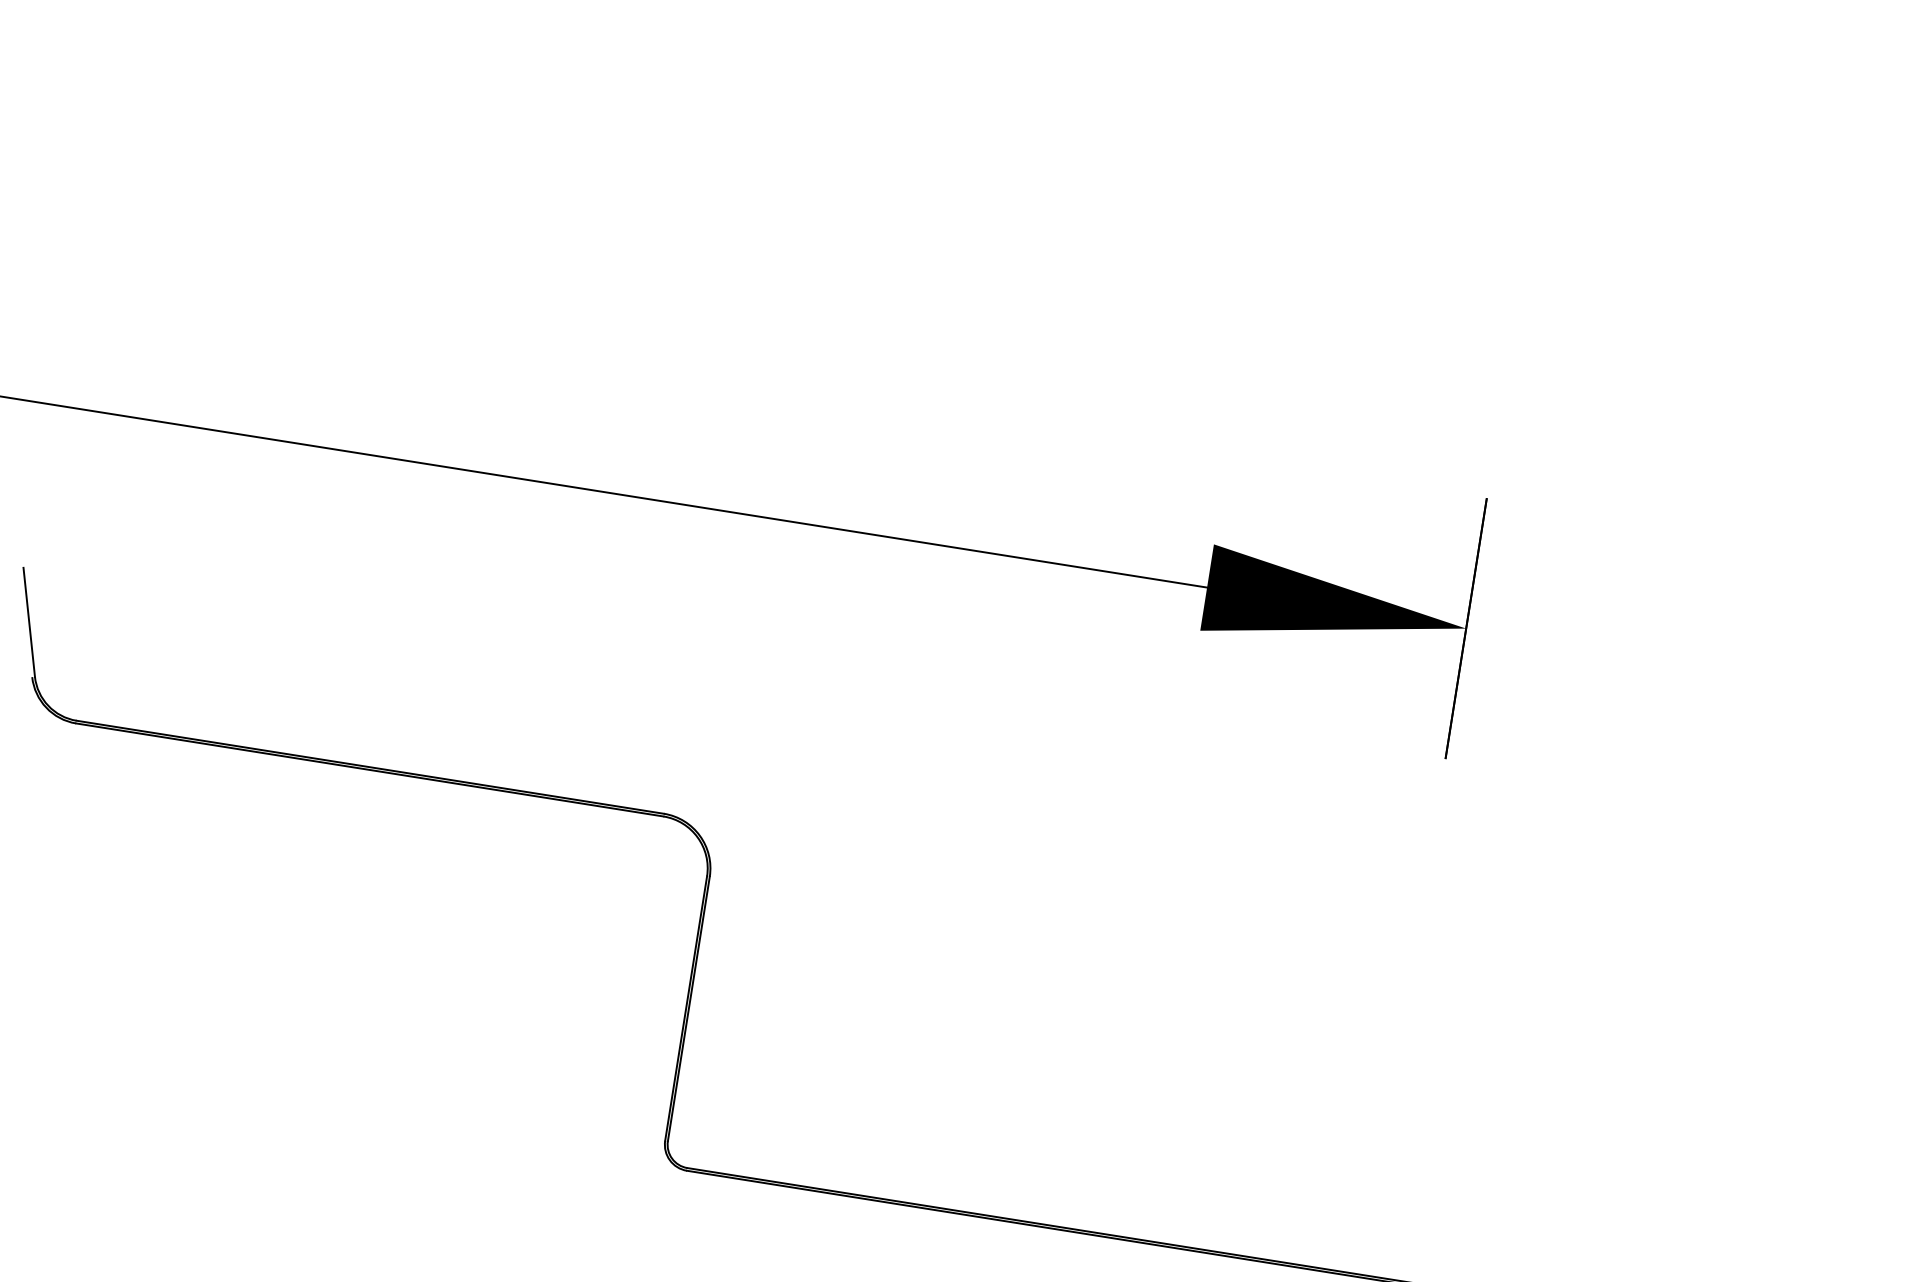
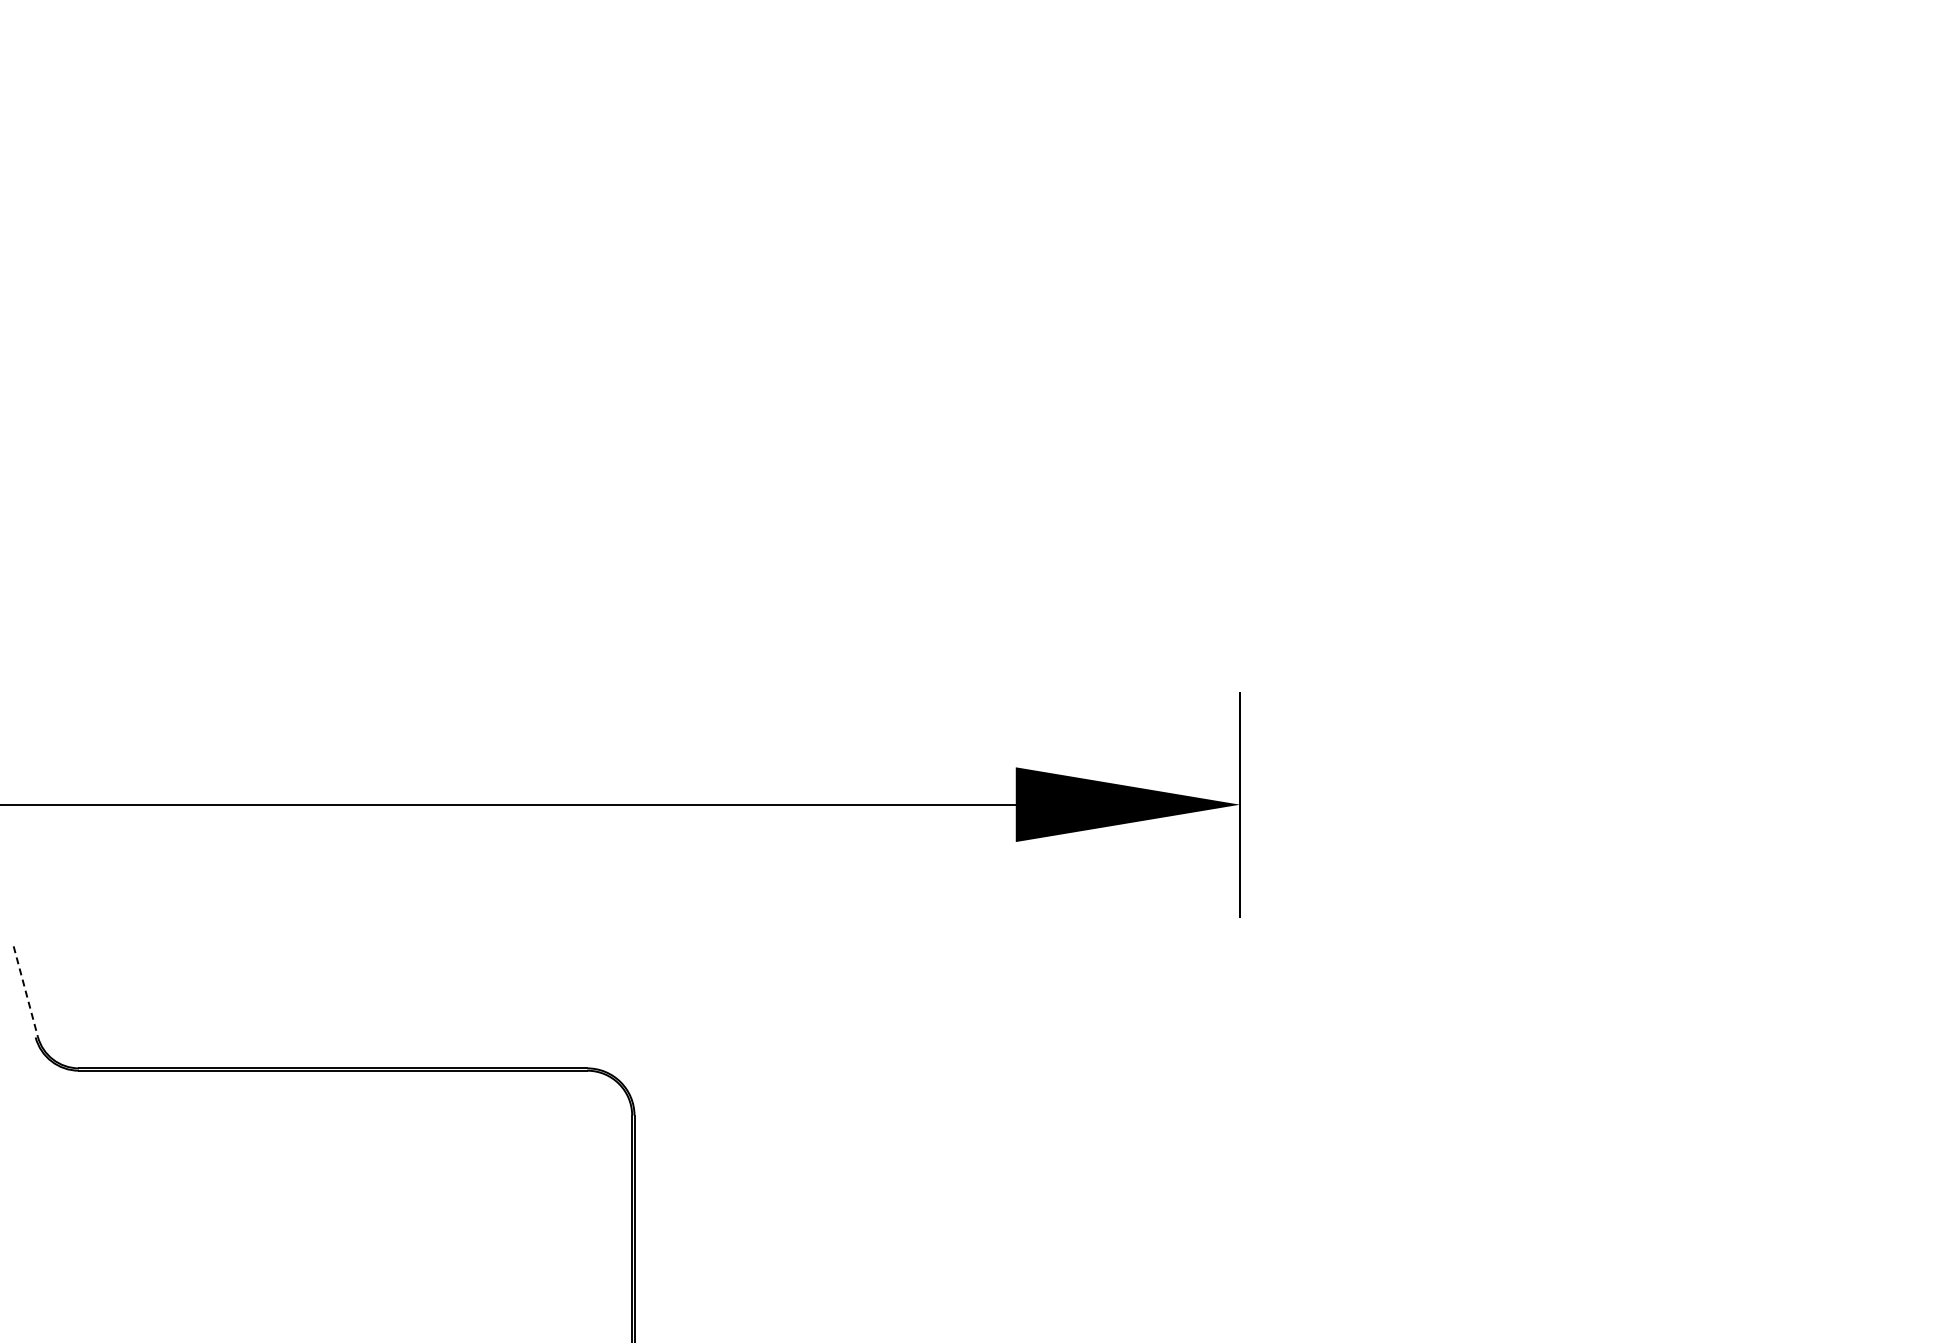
line: (28, 622) -> (25, 991), solid -> dashed

